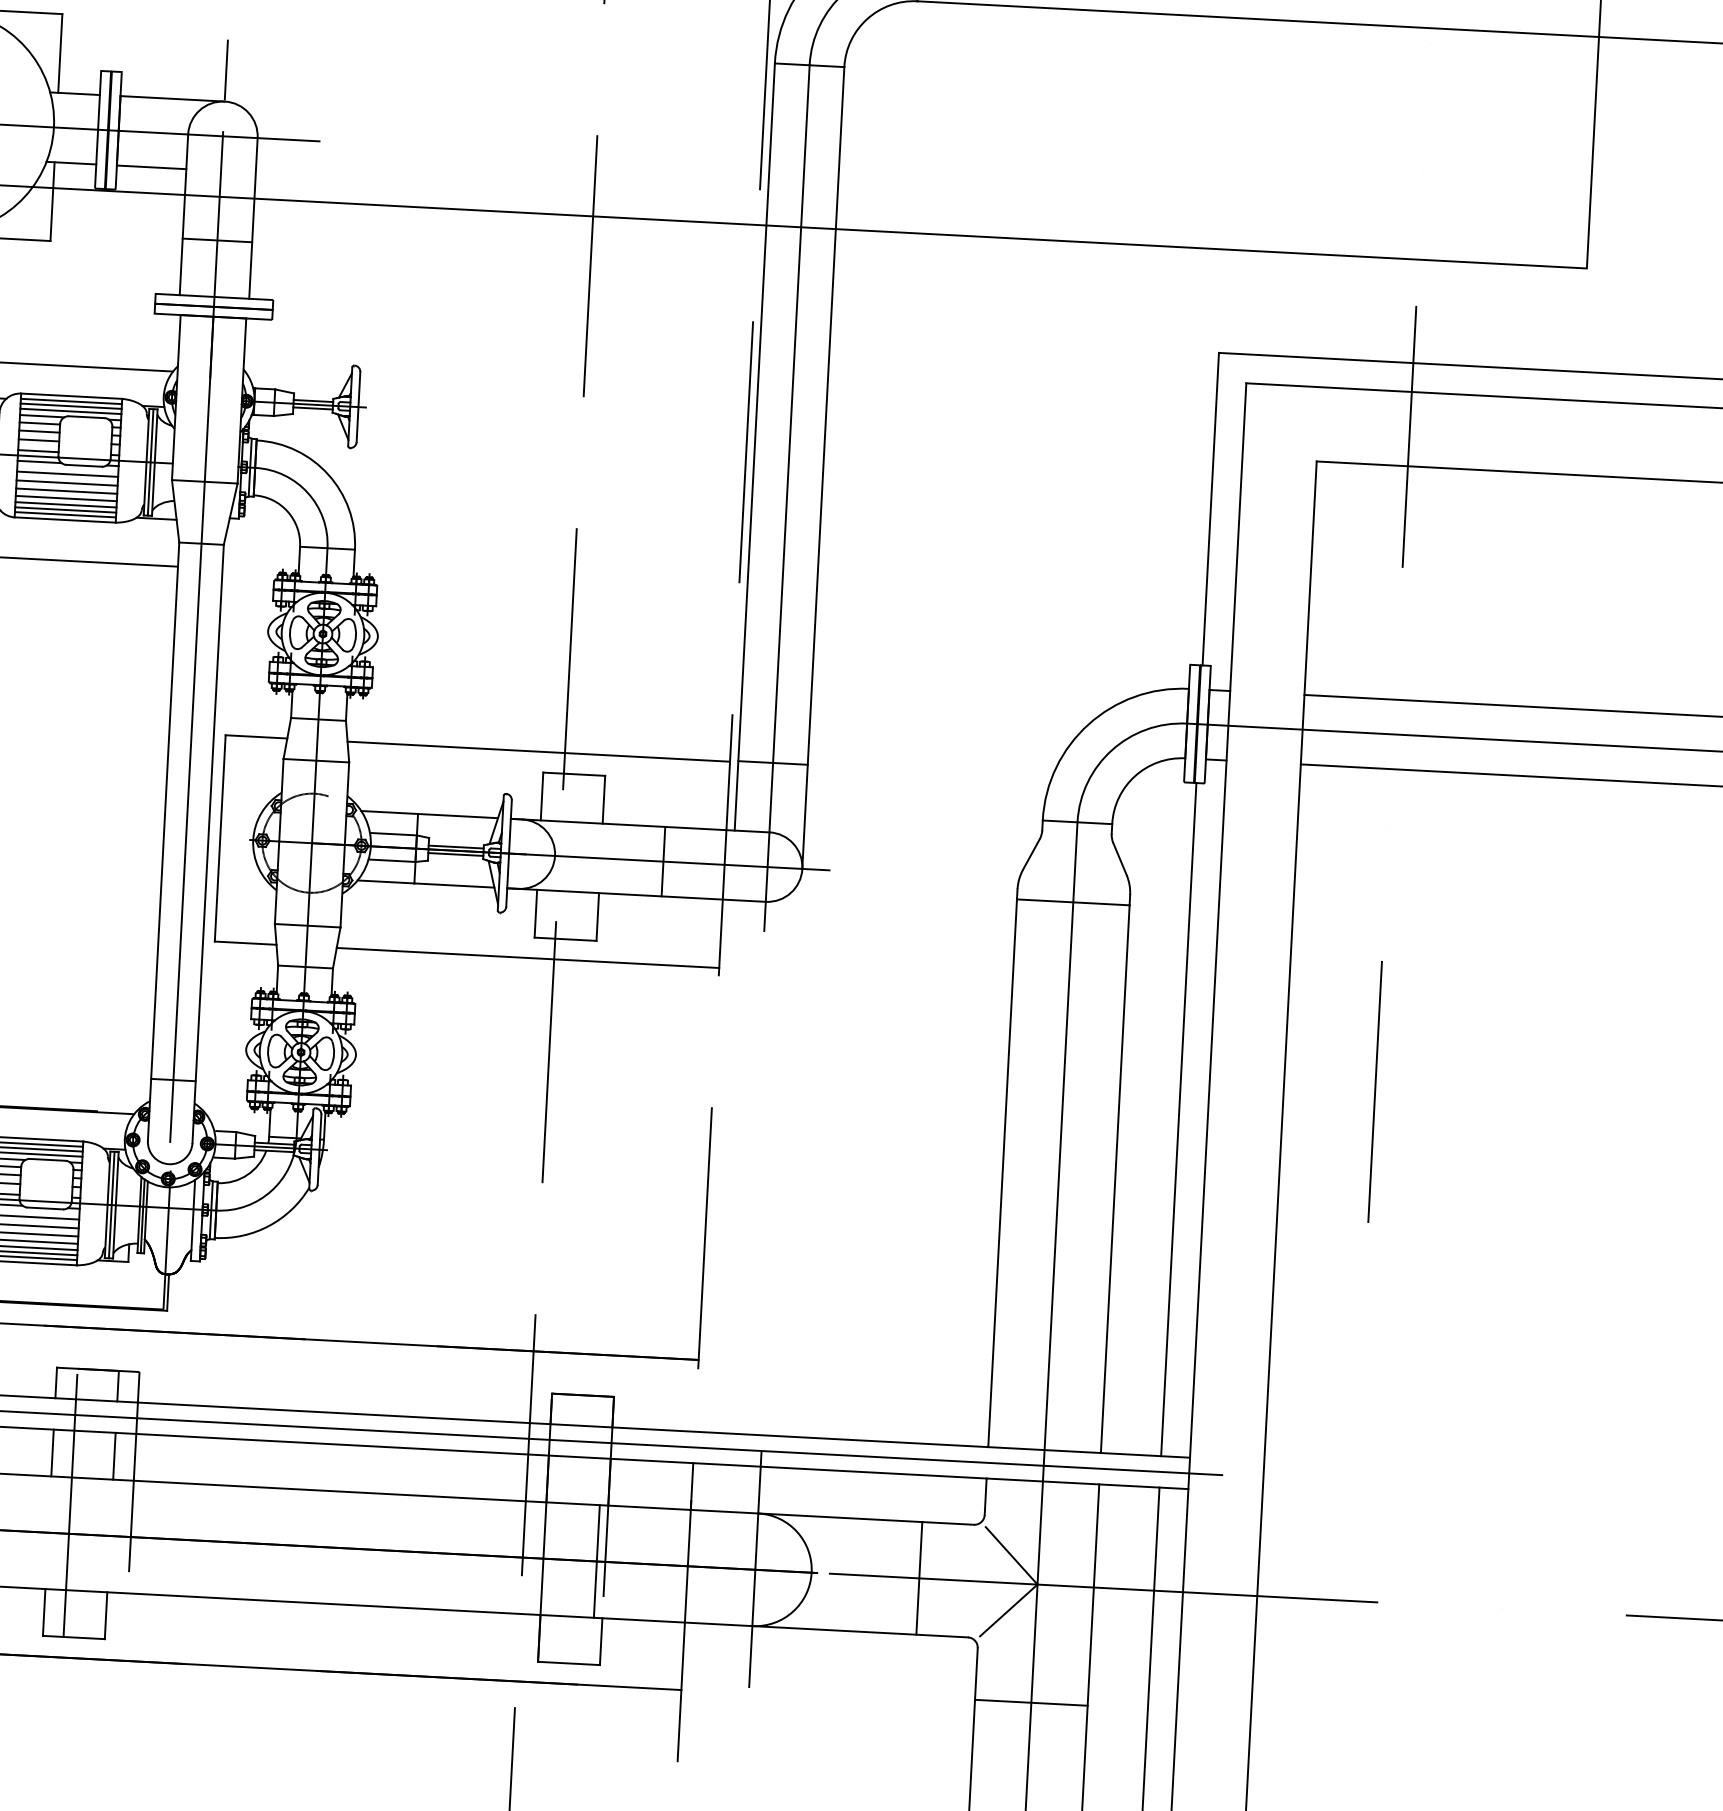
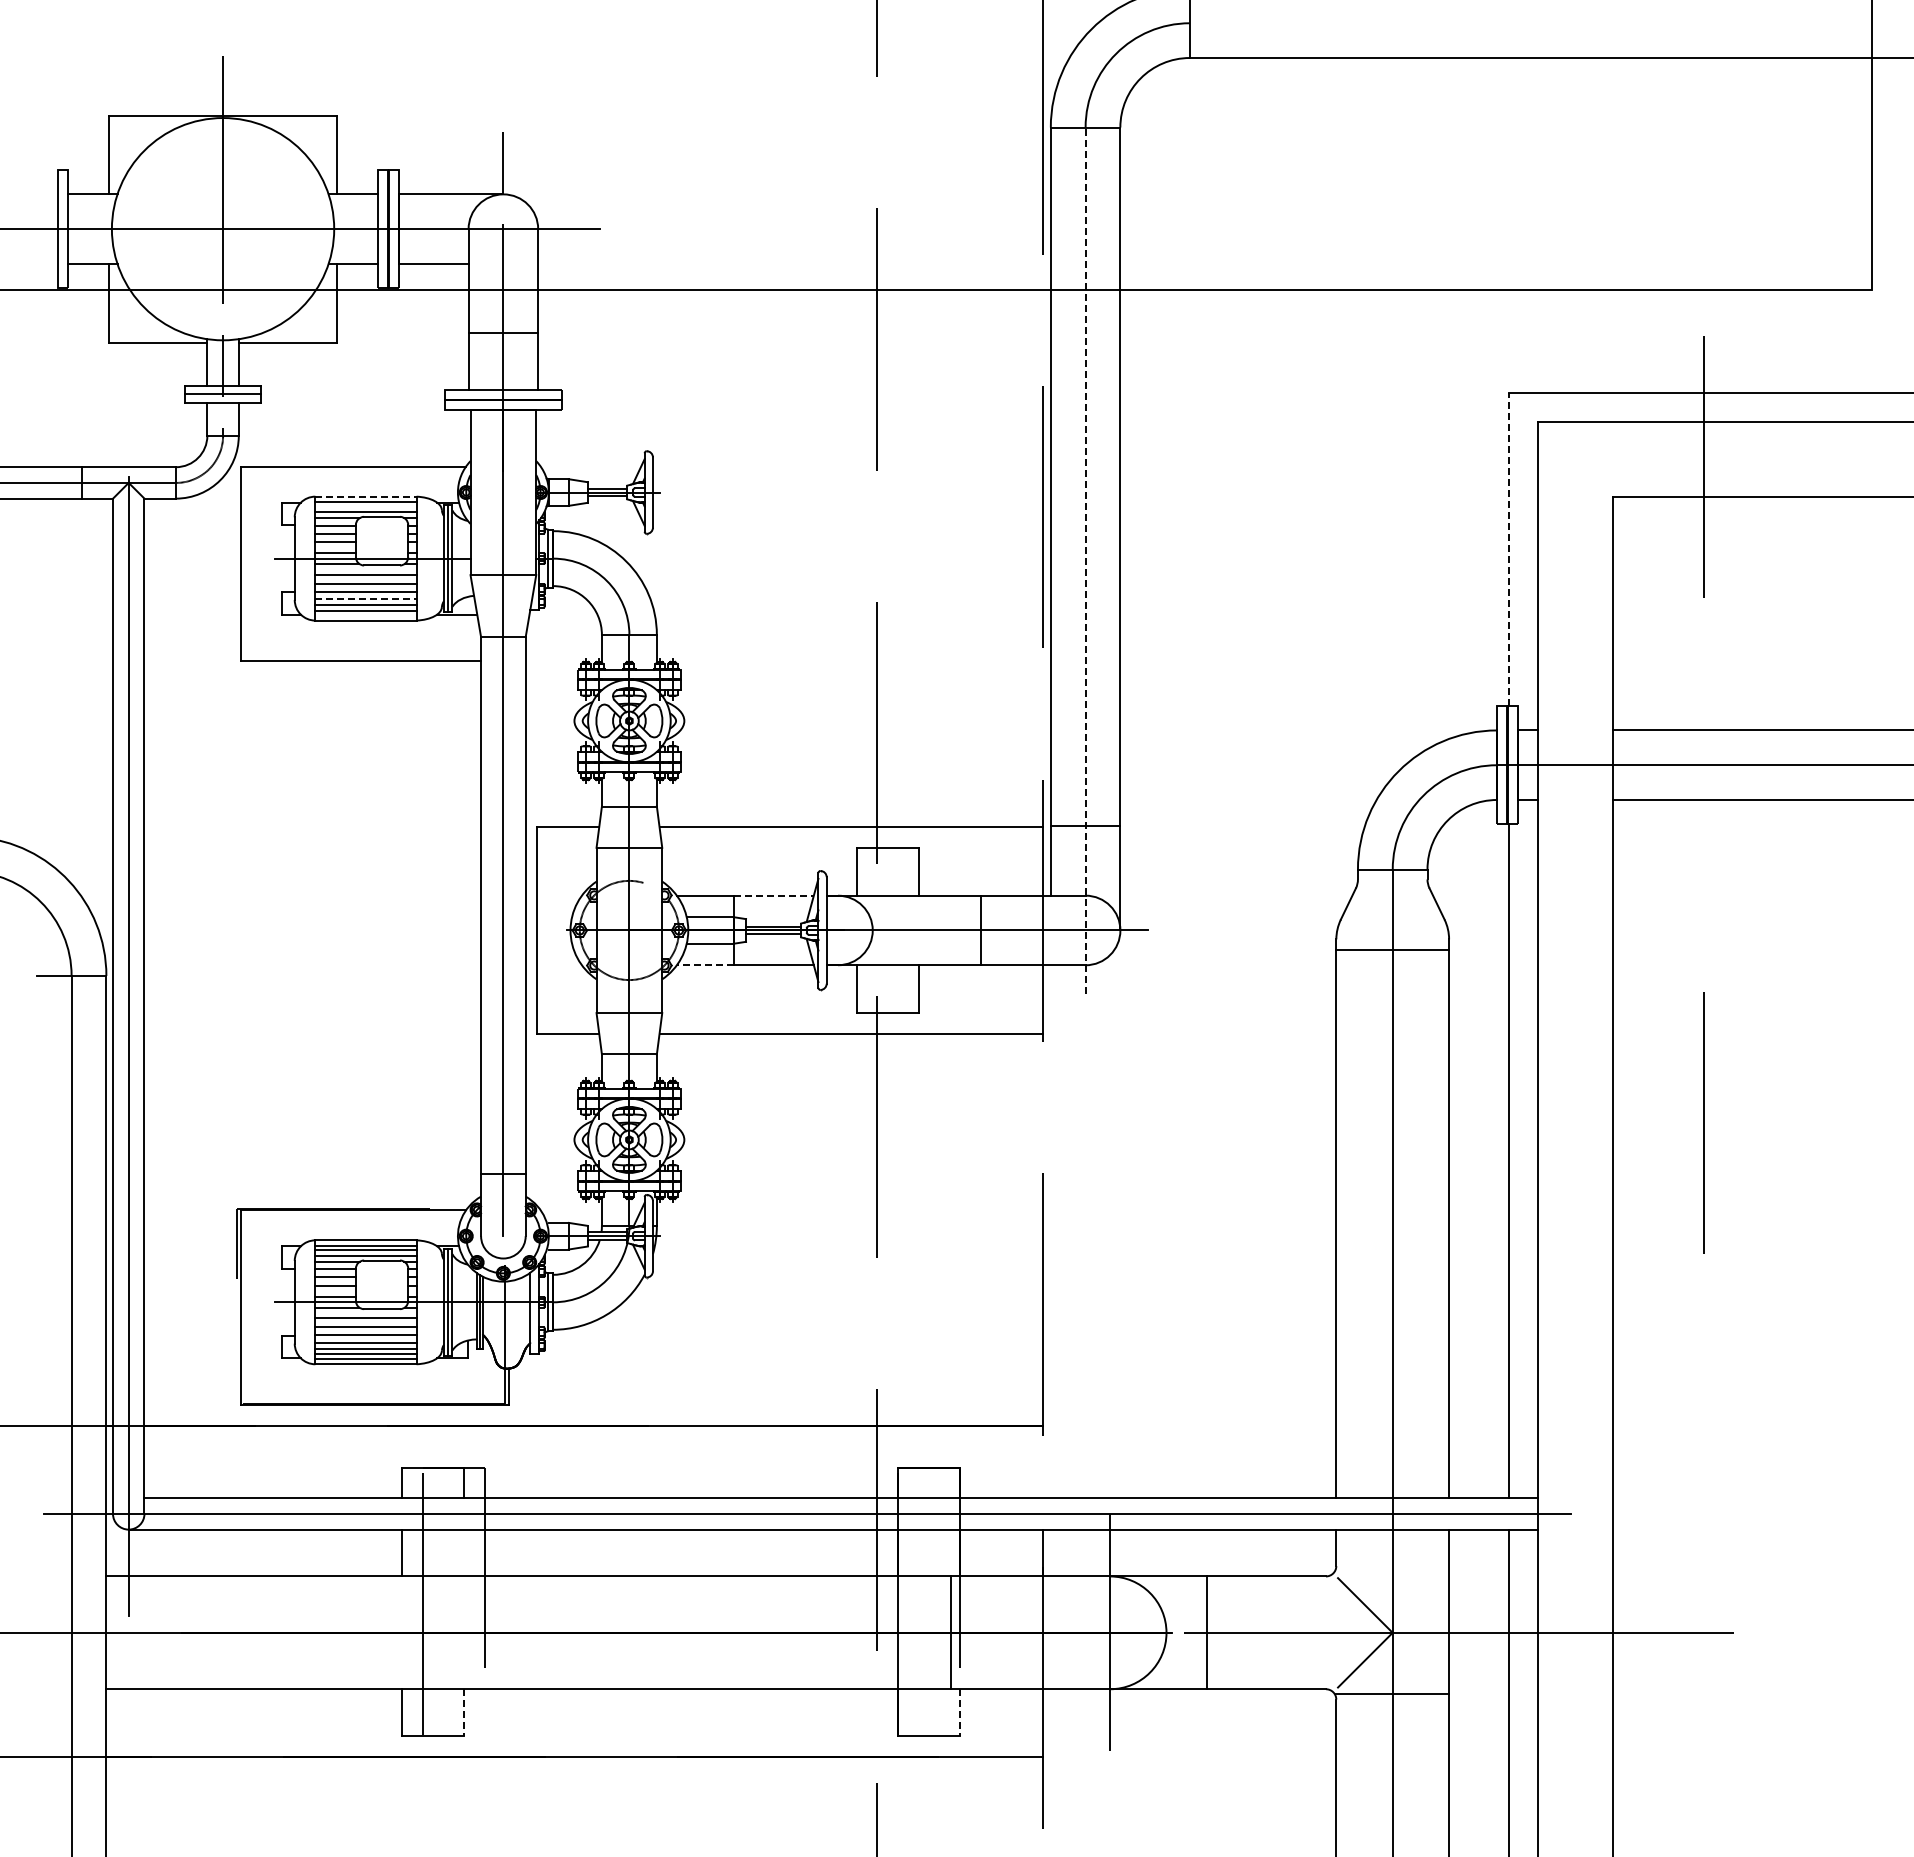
line: (72, 396) -> (366, 496), solid -> dashed
line: (70, 406) -> (365, 506), removed
line: (786, 497) -> (1085, 560), solid -> dashed
line: (66, 498) -> (366, 599), solid -> dashed
line: (1210, 508) -> (1509, 549), solid -> dashed
line: (64, 514) -> (365, 615), removed
line: (458, 815) -> (774, 895), solid -> dashed
line: (385, 882) -> (704, 965), solid -> dashed
line: (114, 1455) -> (464, 1552), removed
line: (919, 1578) -> (1207, 1632), moved
line: (106, 1616) -> (464, 1713), solid -> dashed
line: (600, 1642) -> (959, 1713), solid -> dashed
line: (1031, 1703) -> (1392, 1694), moved

